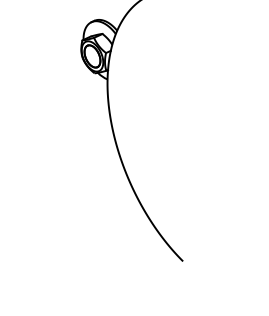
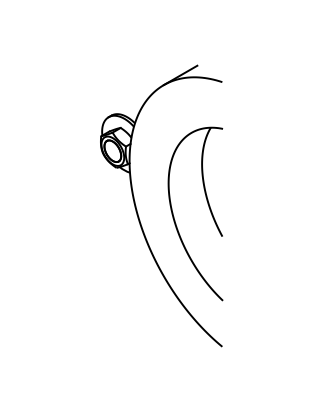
part: (182, 121) -> (208, 207), added

